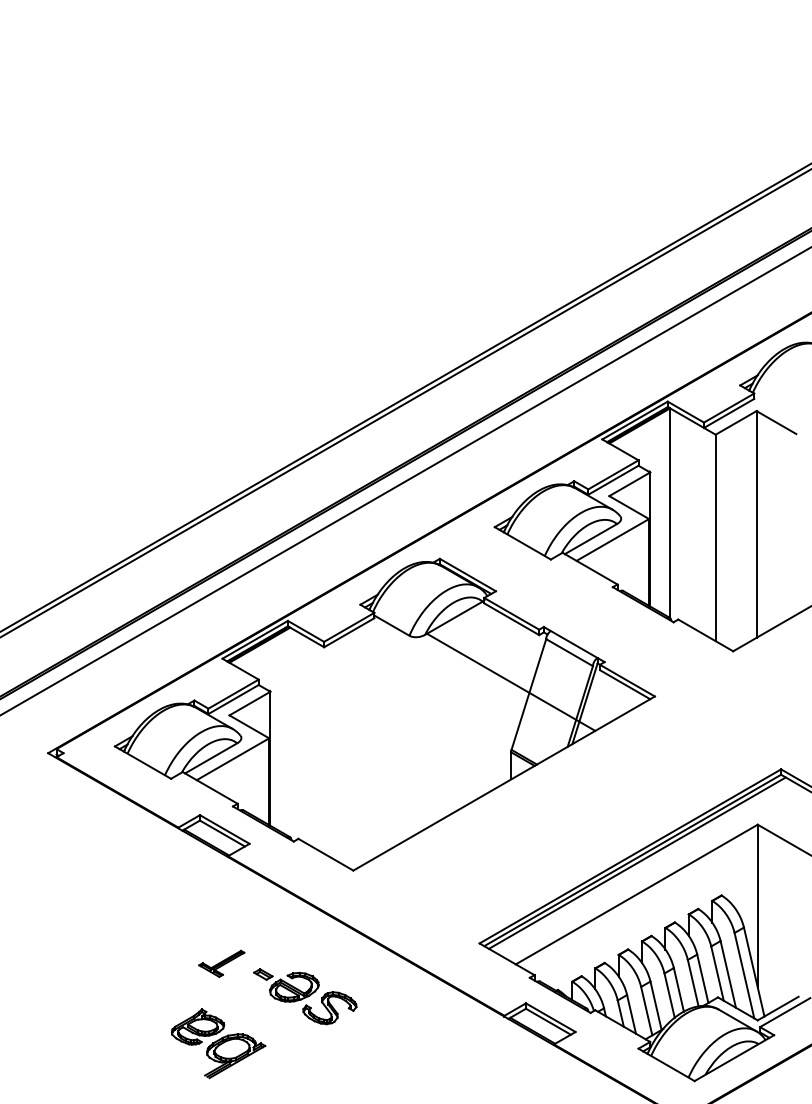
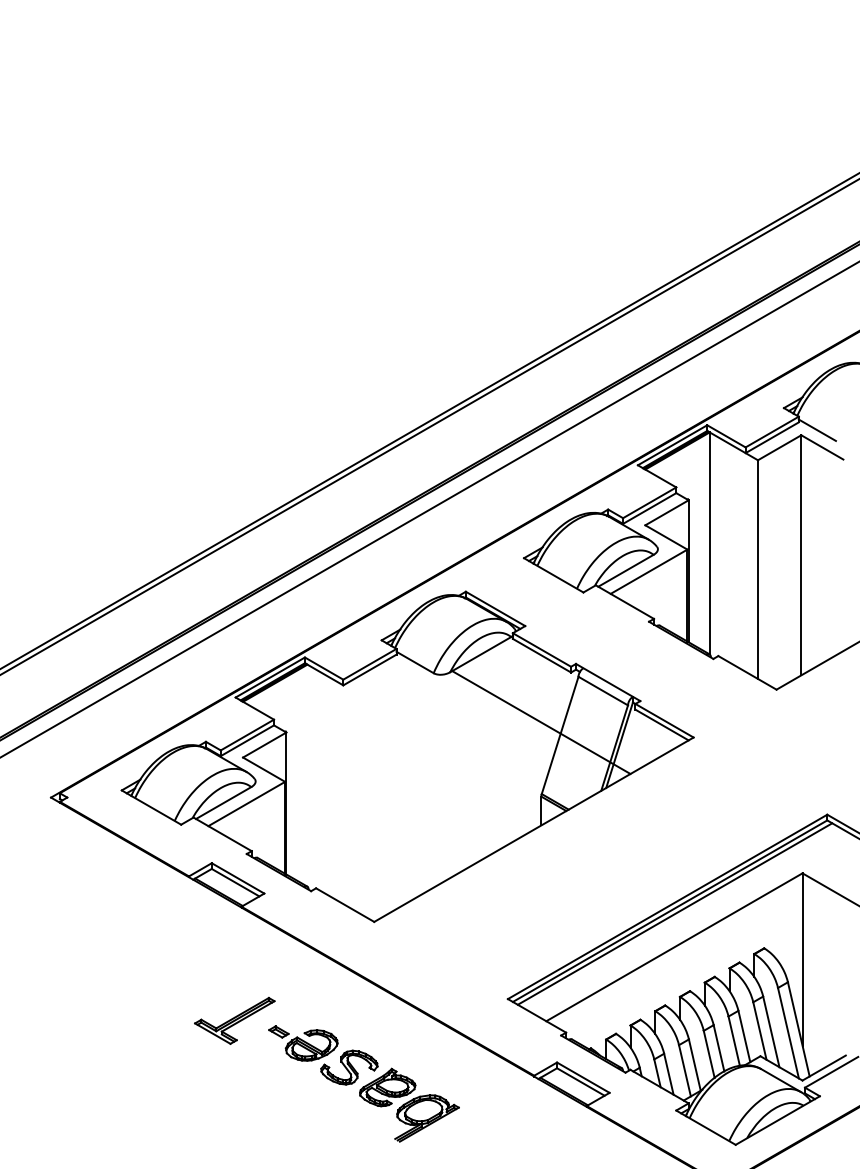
line: (770, 405) -> (816, 429), added
part: (221, 963) -> (234, 1020), size x1.67
part: (218, 1042) -> (409, 1104), moved

